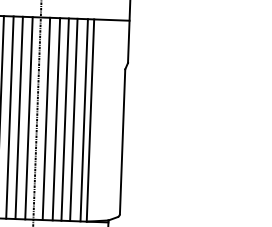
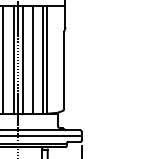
line: (19, 117) -> (8, 59), removed
line: (56, 118) -> (28, 59), removed
line: (73, 119) -> (37, 59), removed

